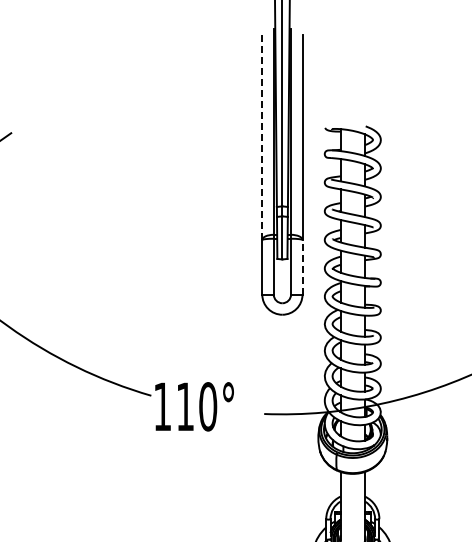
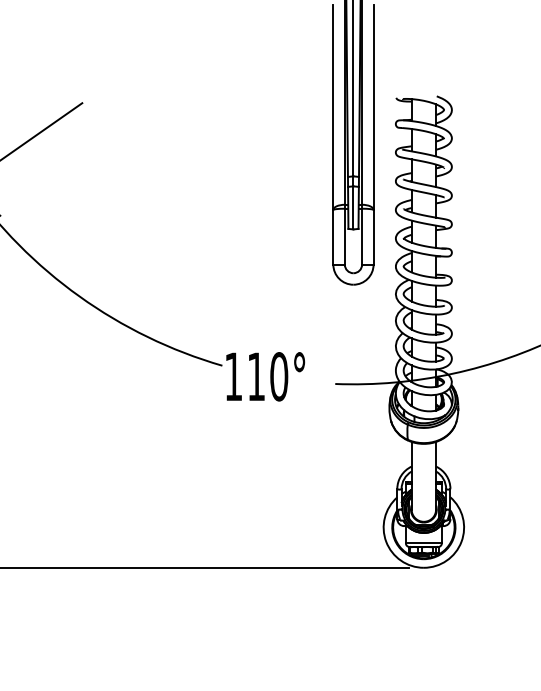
line: (262, 138) -> (333, 108), dashed -> solid
line: (302, 266) -> (373, 236), dashed -> solid

